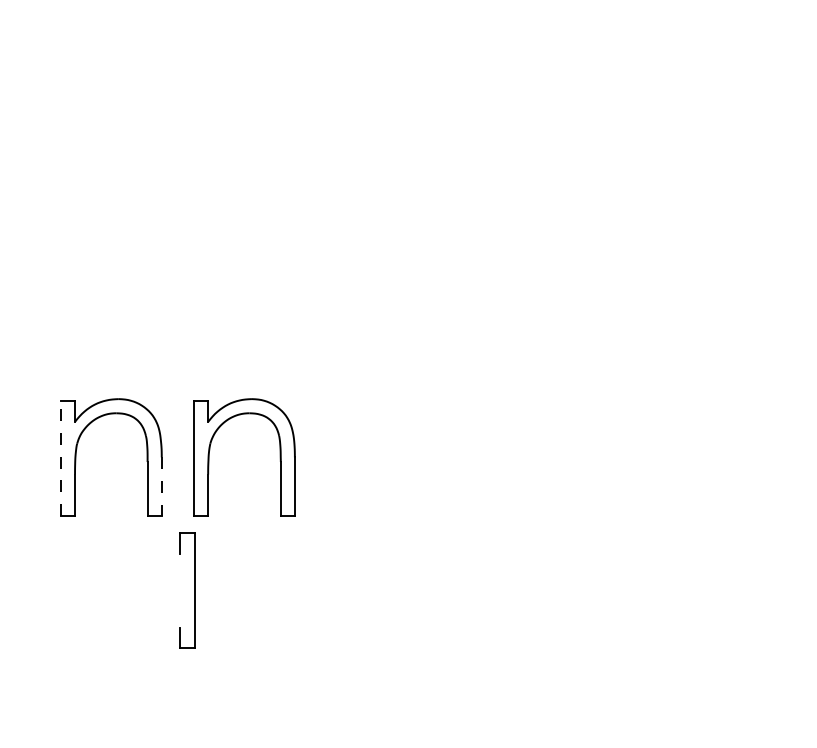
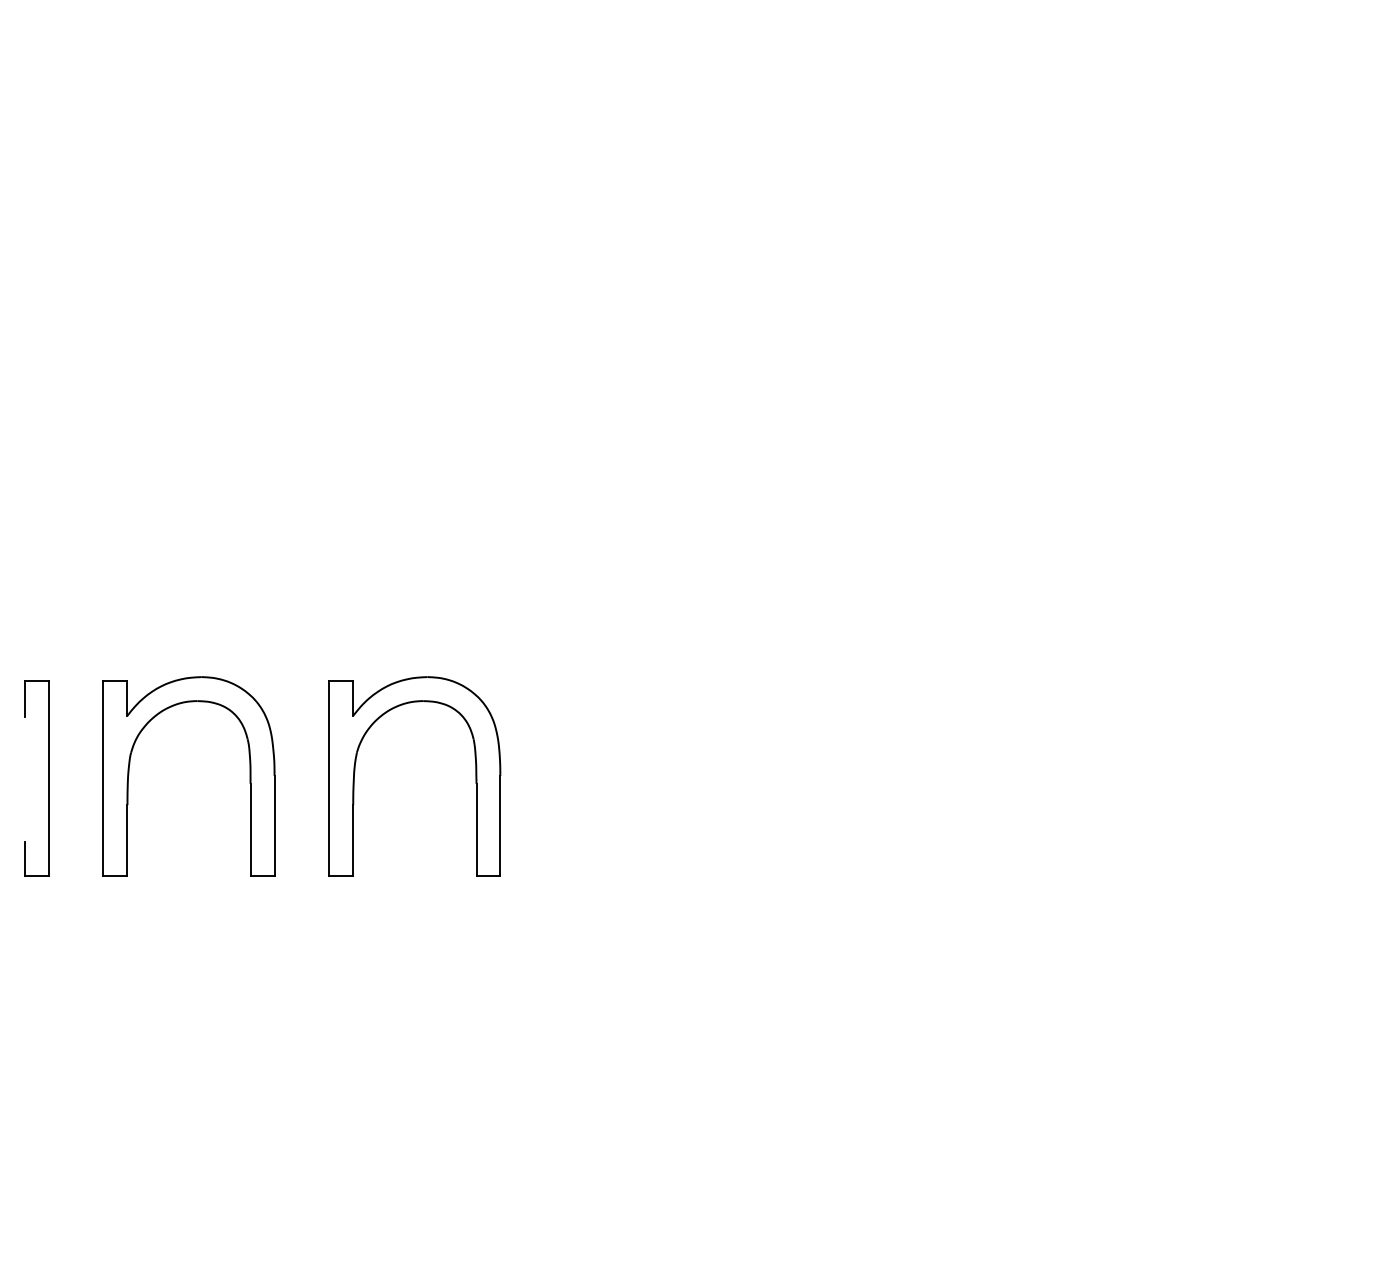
line: (60, 458) -> (102, 777), dashed -> solid
line: (161, 487) -> (274, 826), dashed -> solid
part: (194, 590) -> (48, 777), moved

